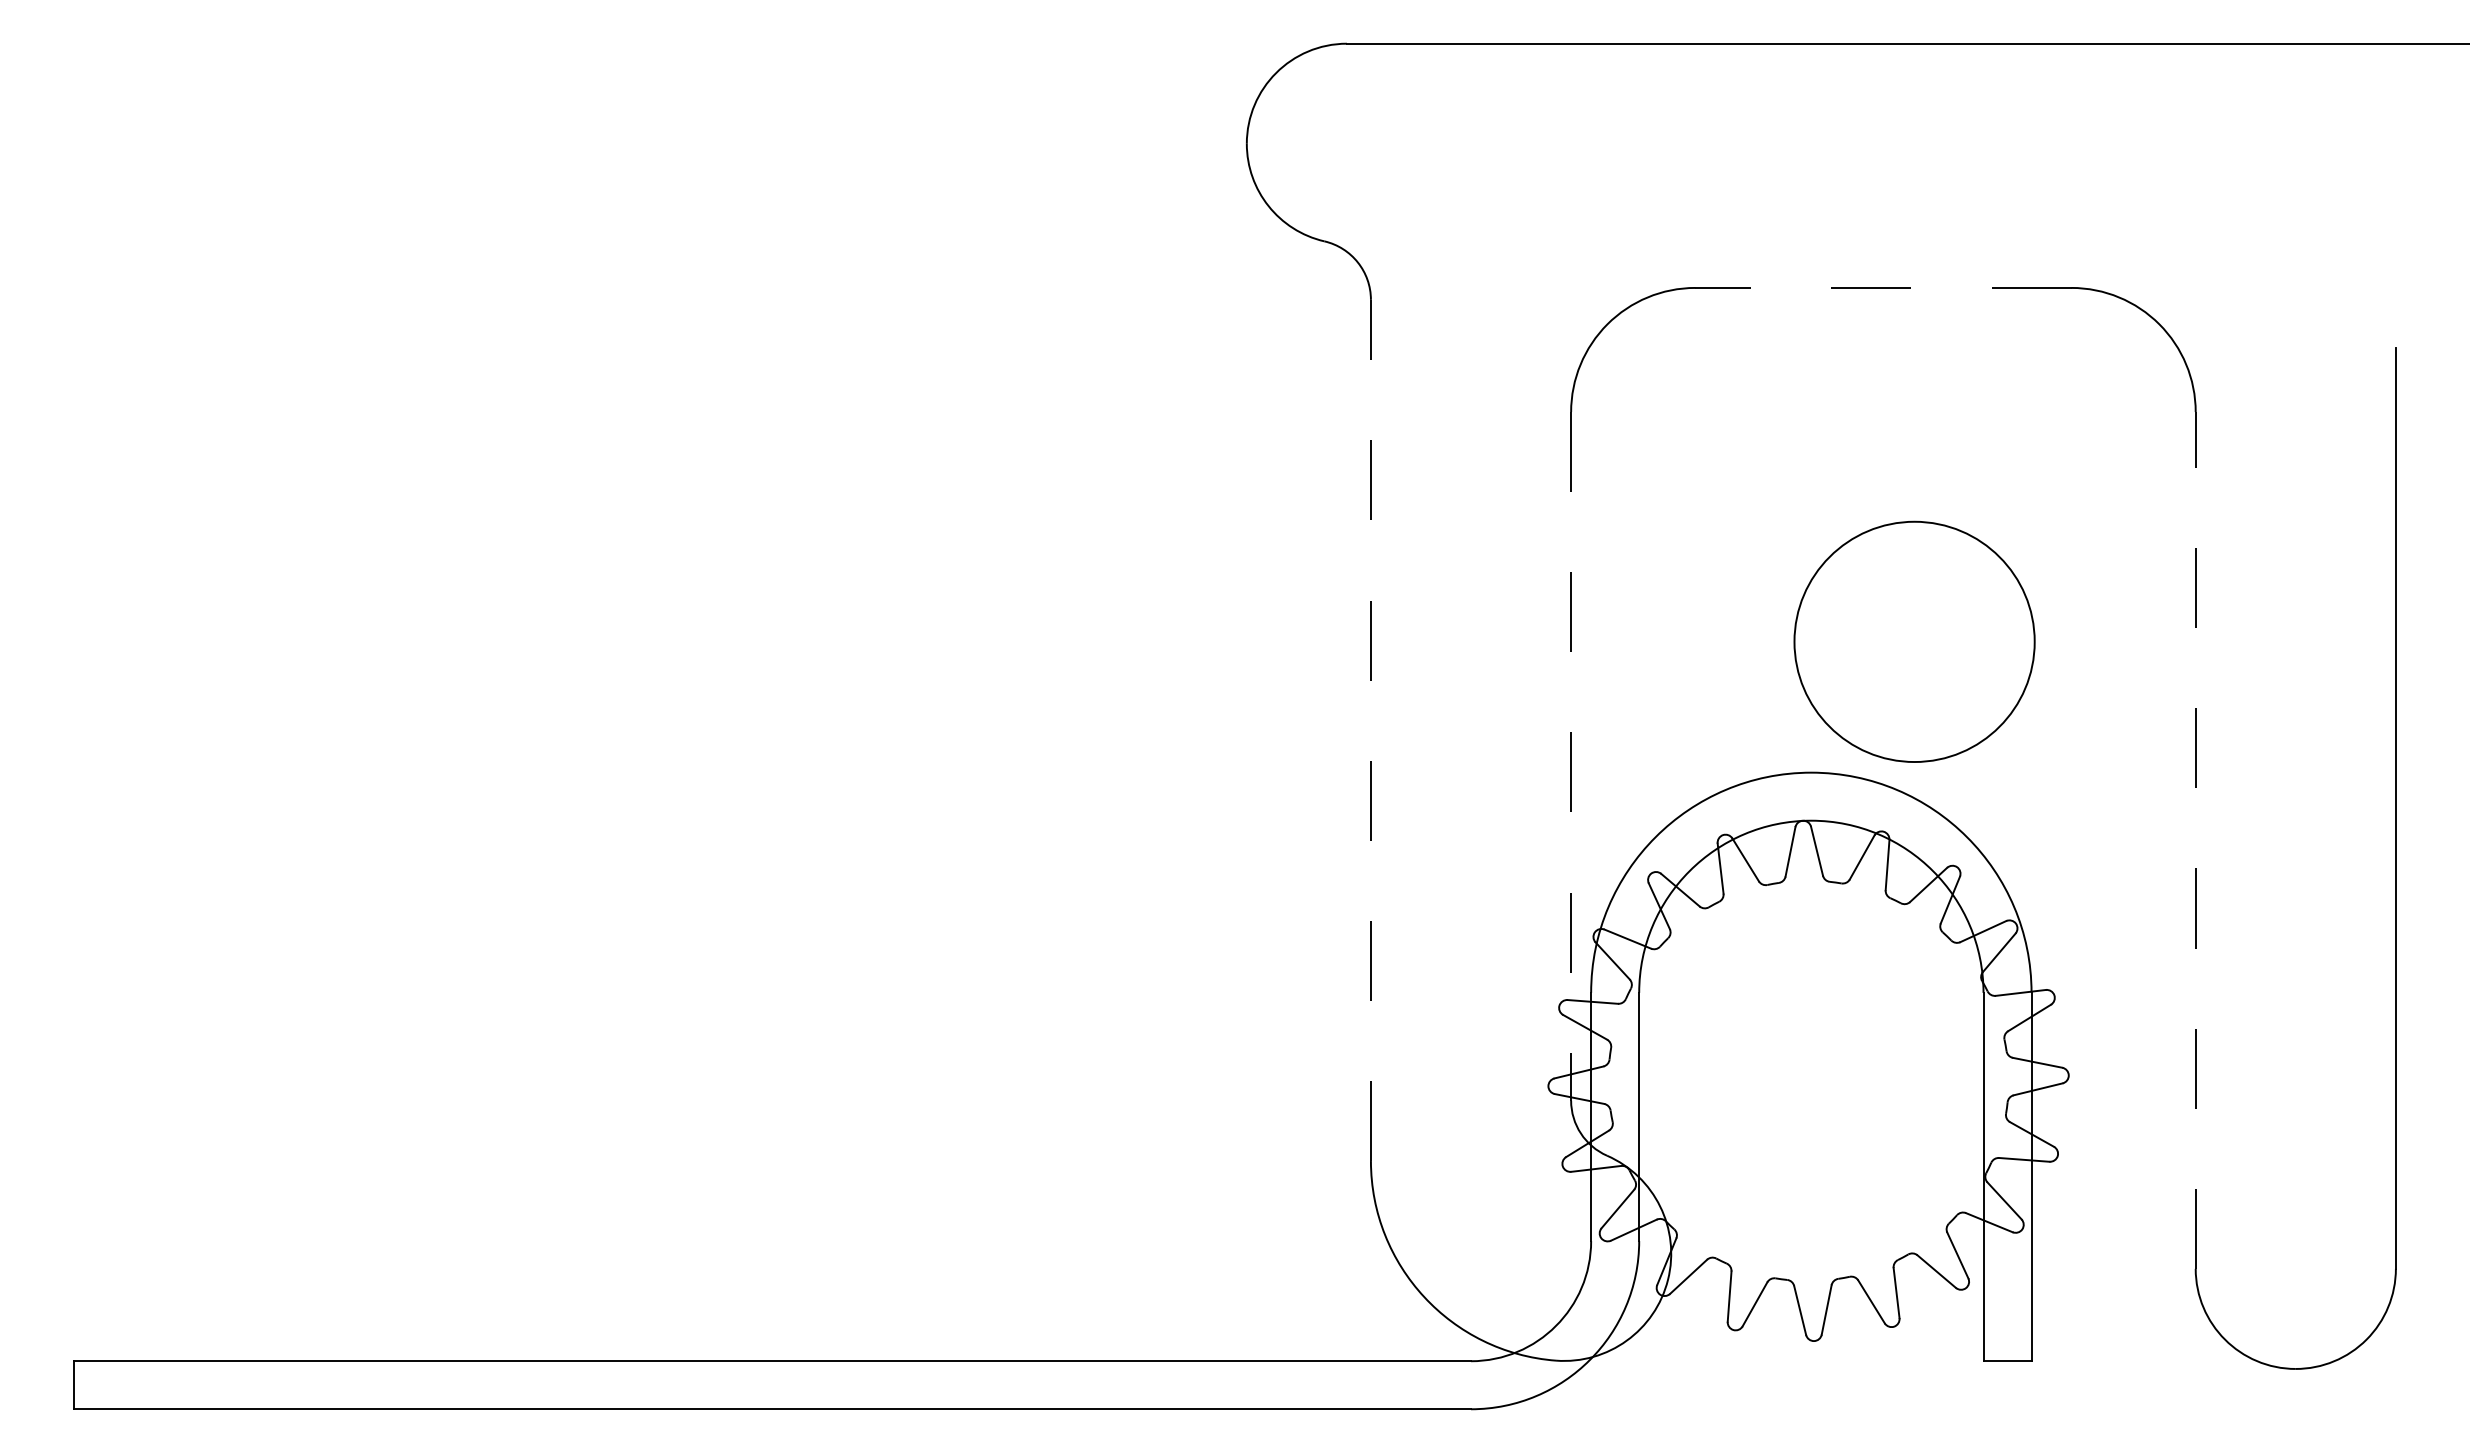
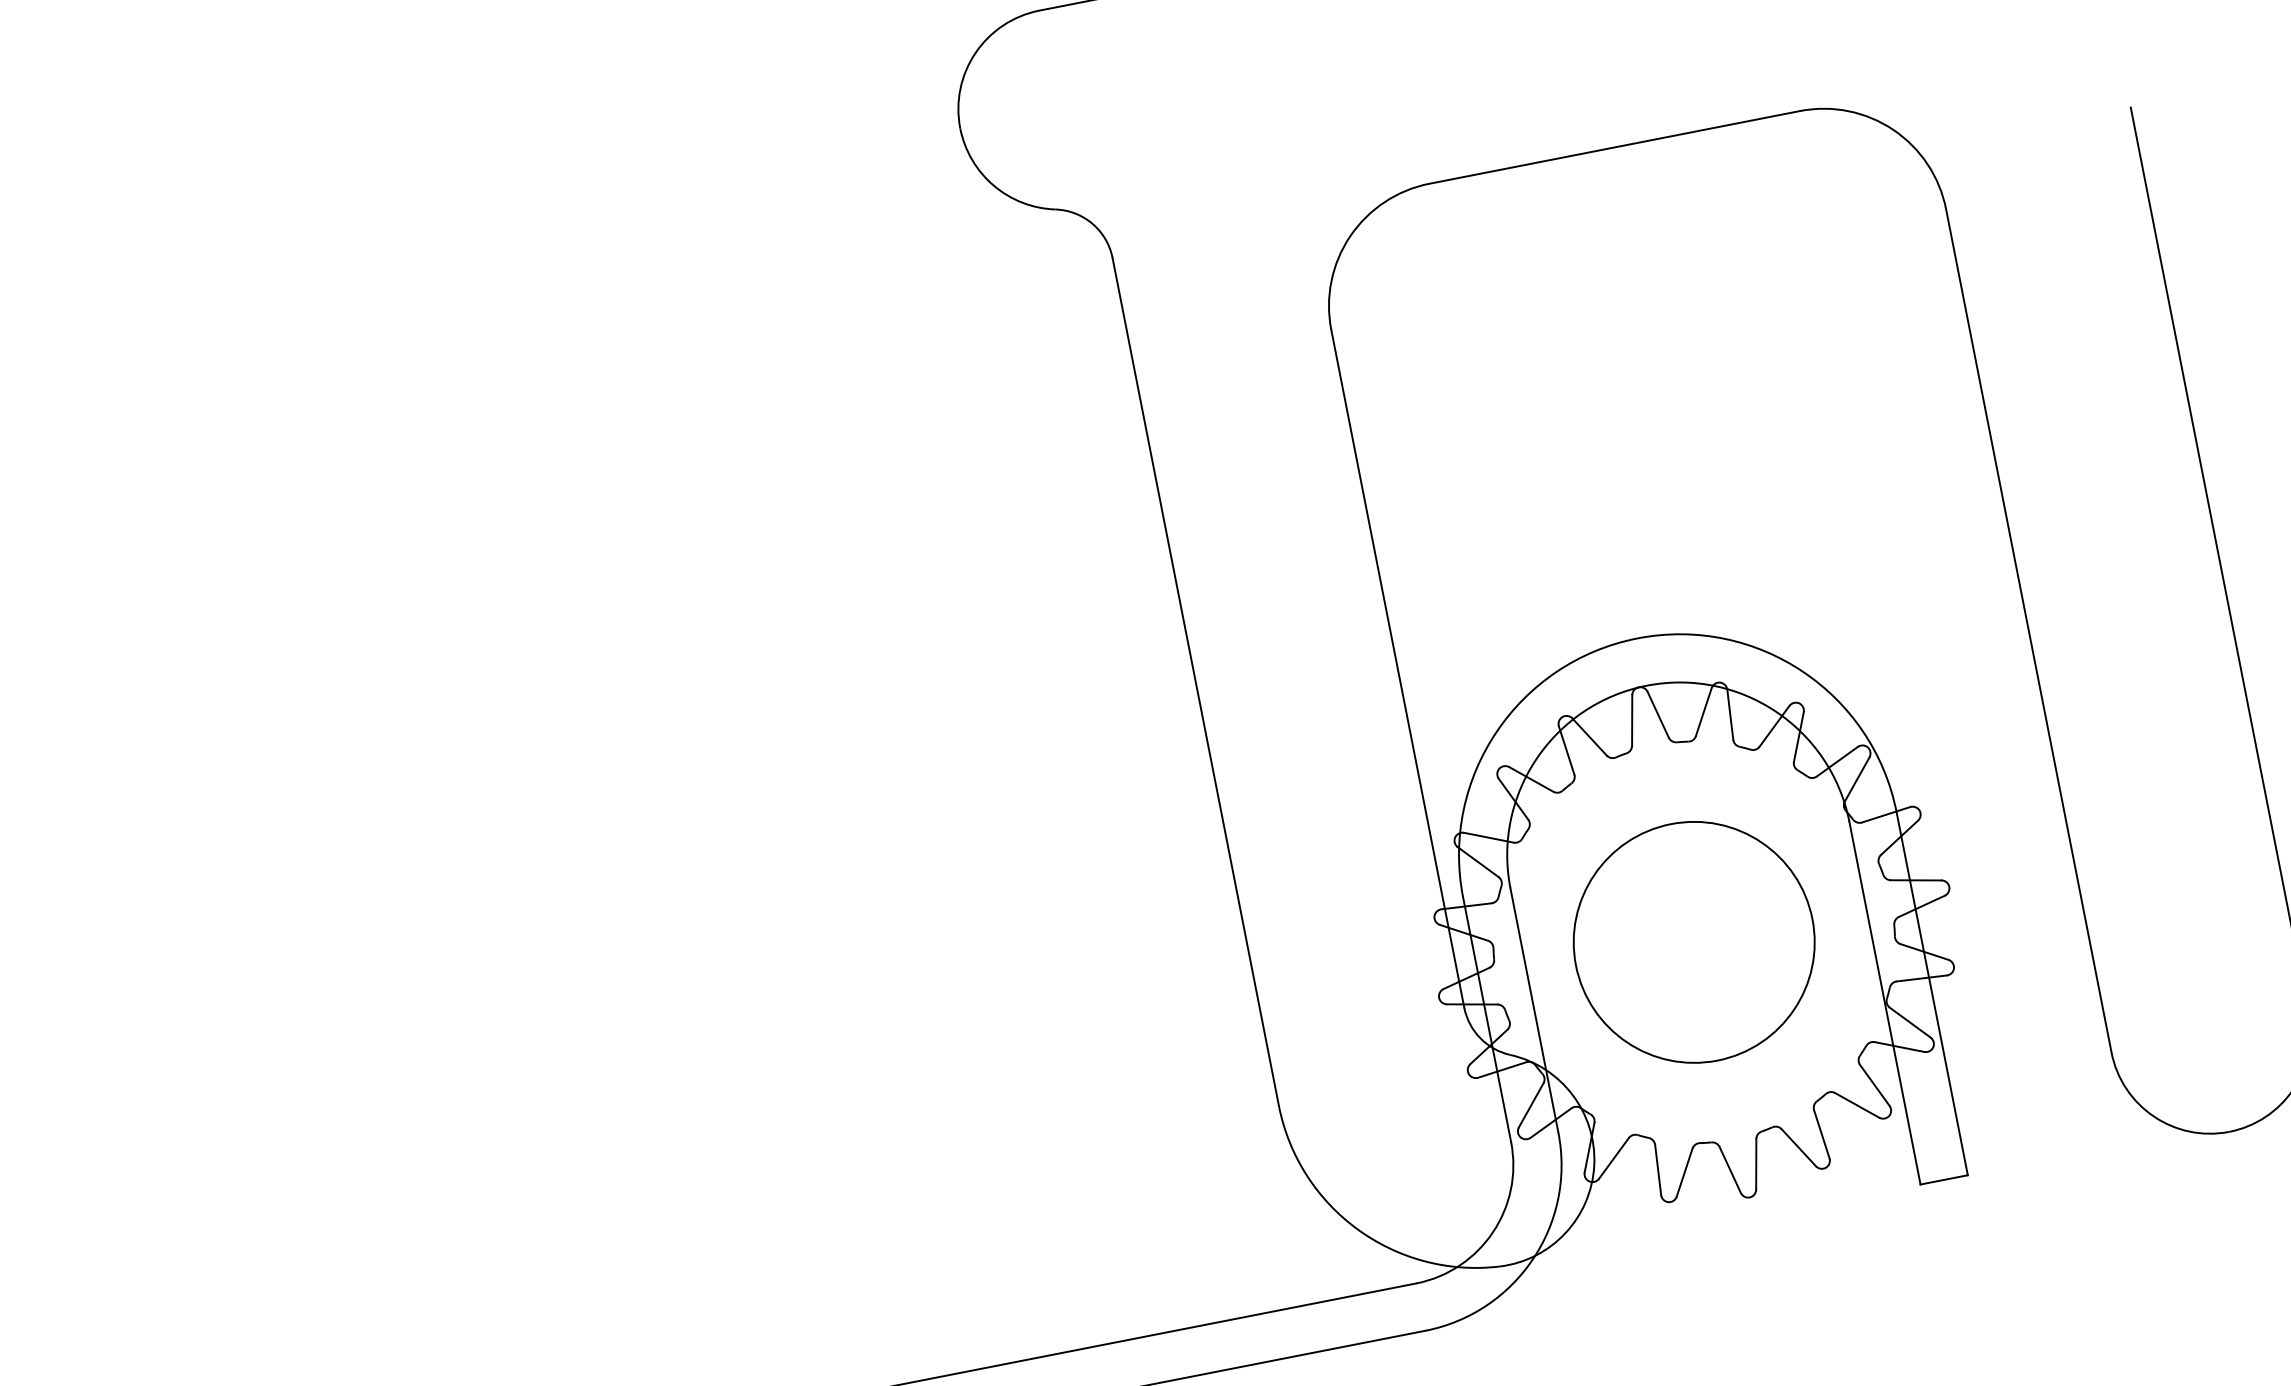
line: (1882, 287) -> (1613, 147), dashed -> solid
circle: (1914, 641) -> (1694, 942), moved
line: (1370, 730) -> (1195, 682), dashed -> solid
line: (1571, 756) -> (1398, 668), dashed -> solid
line: (2195, 839) -> (2028, 630), dashed -> solid

